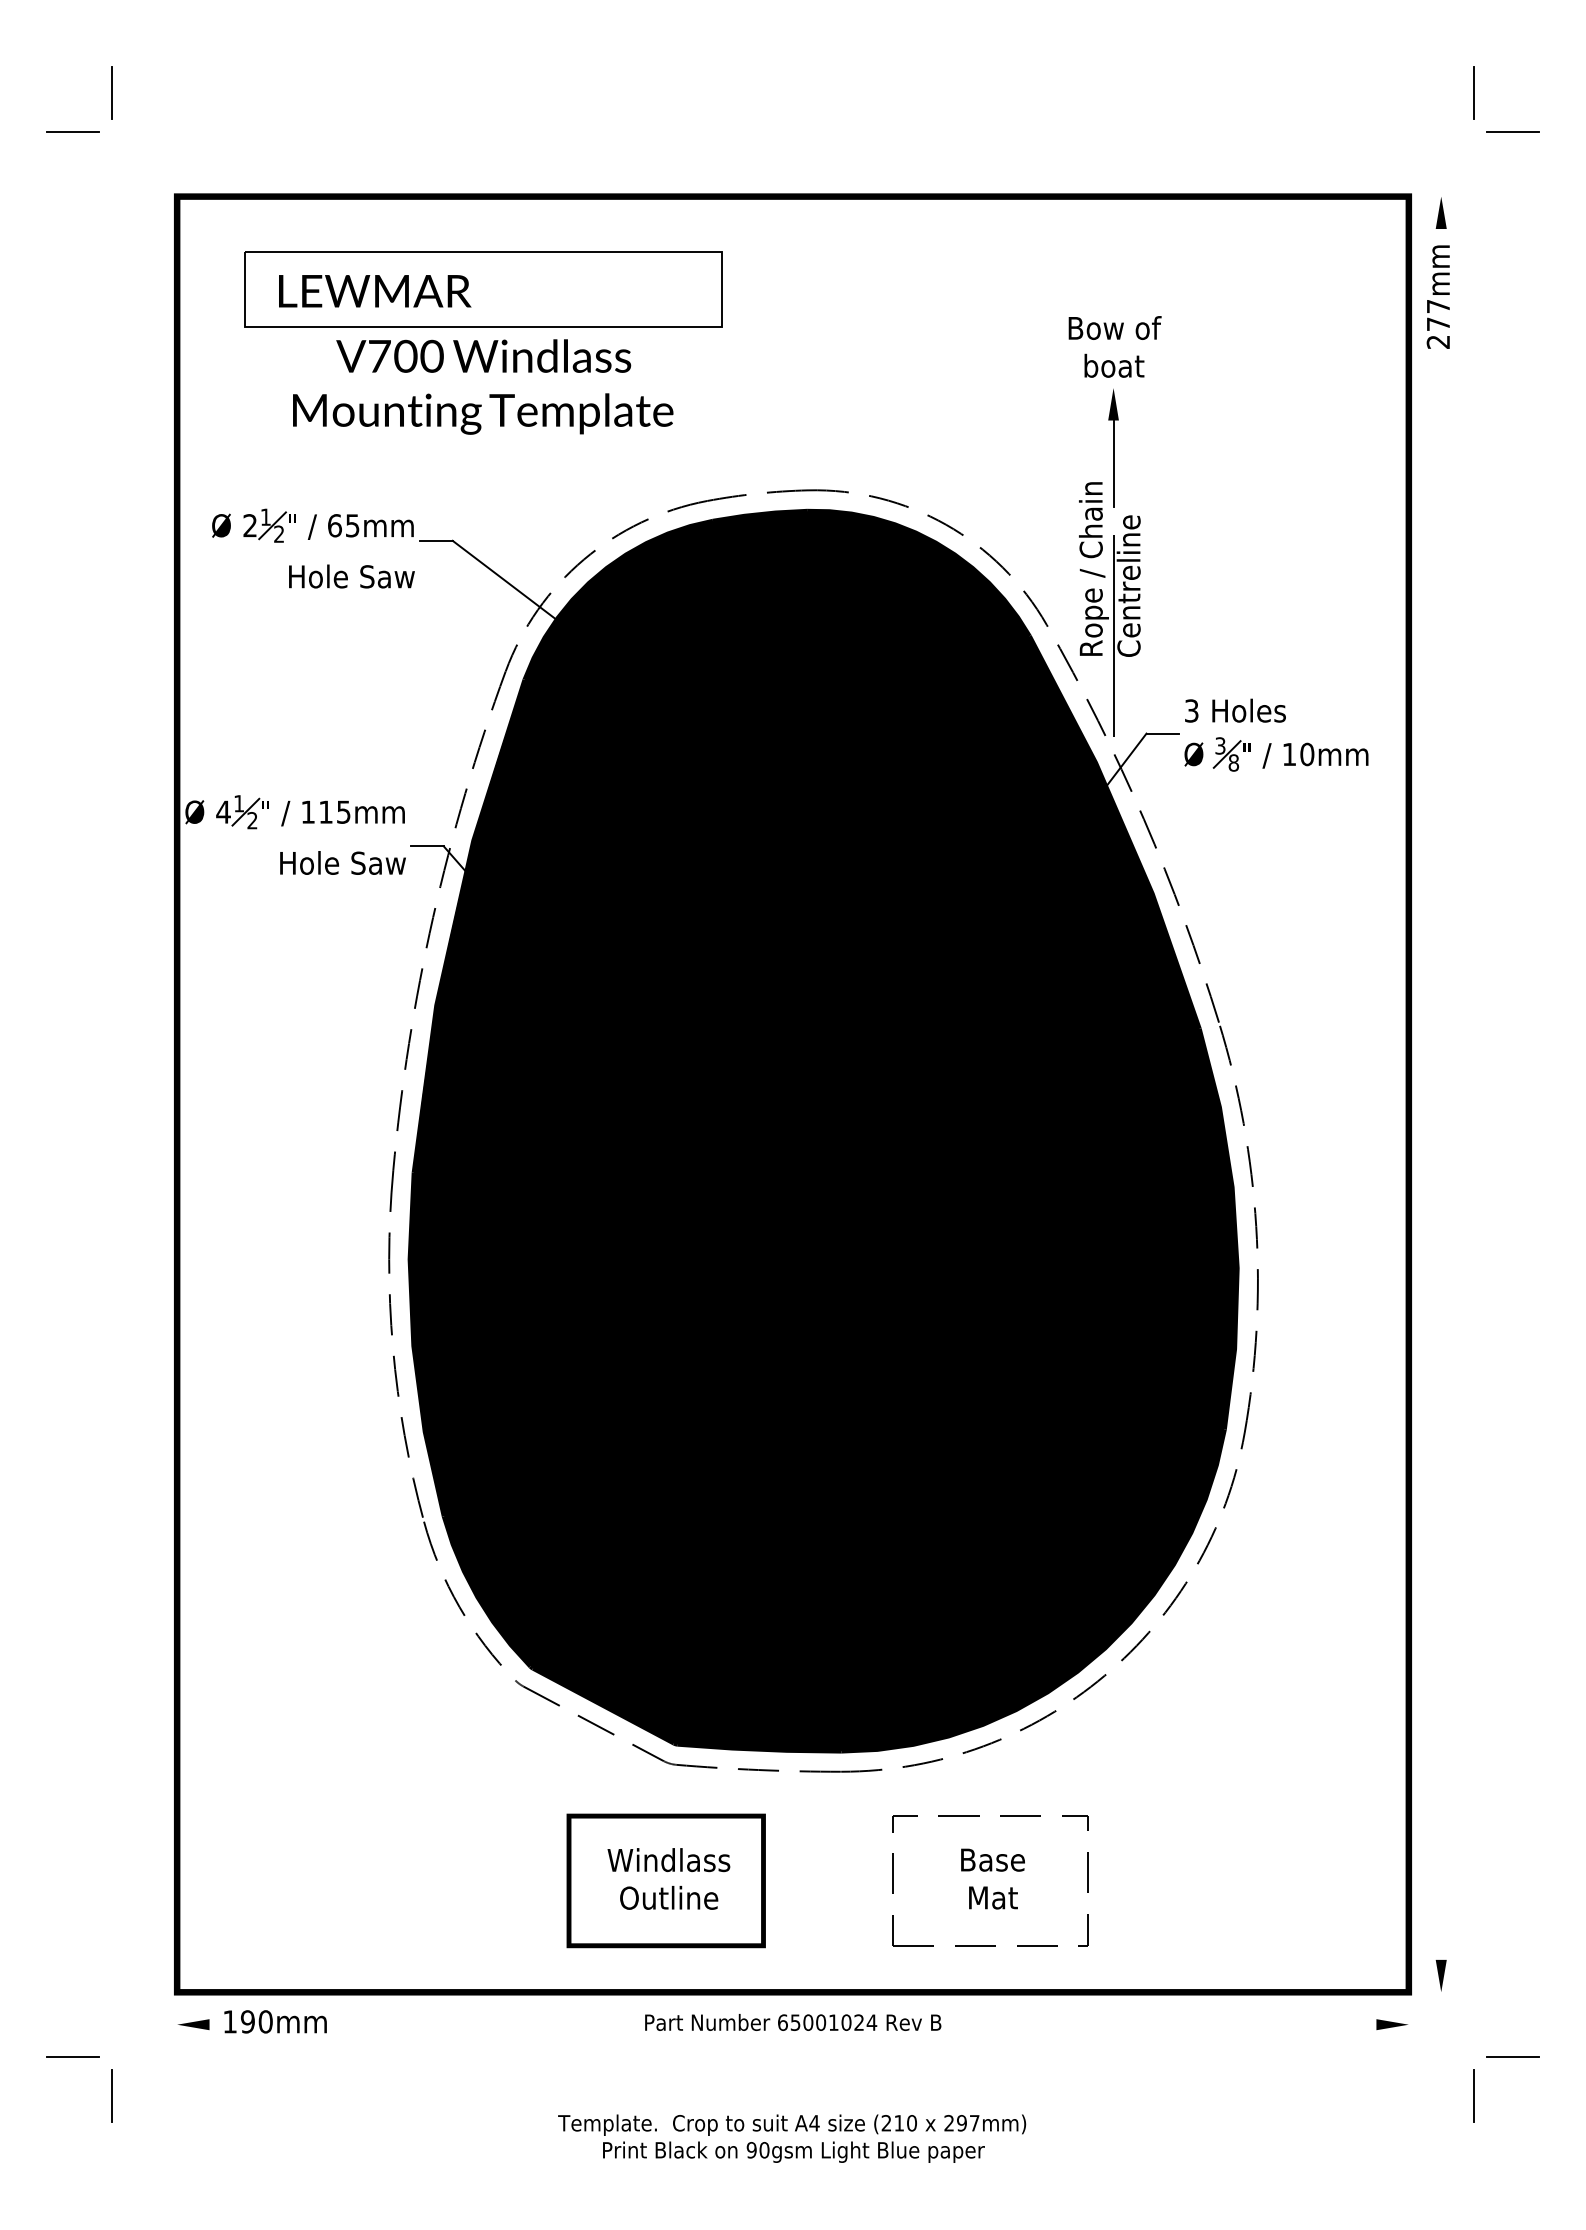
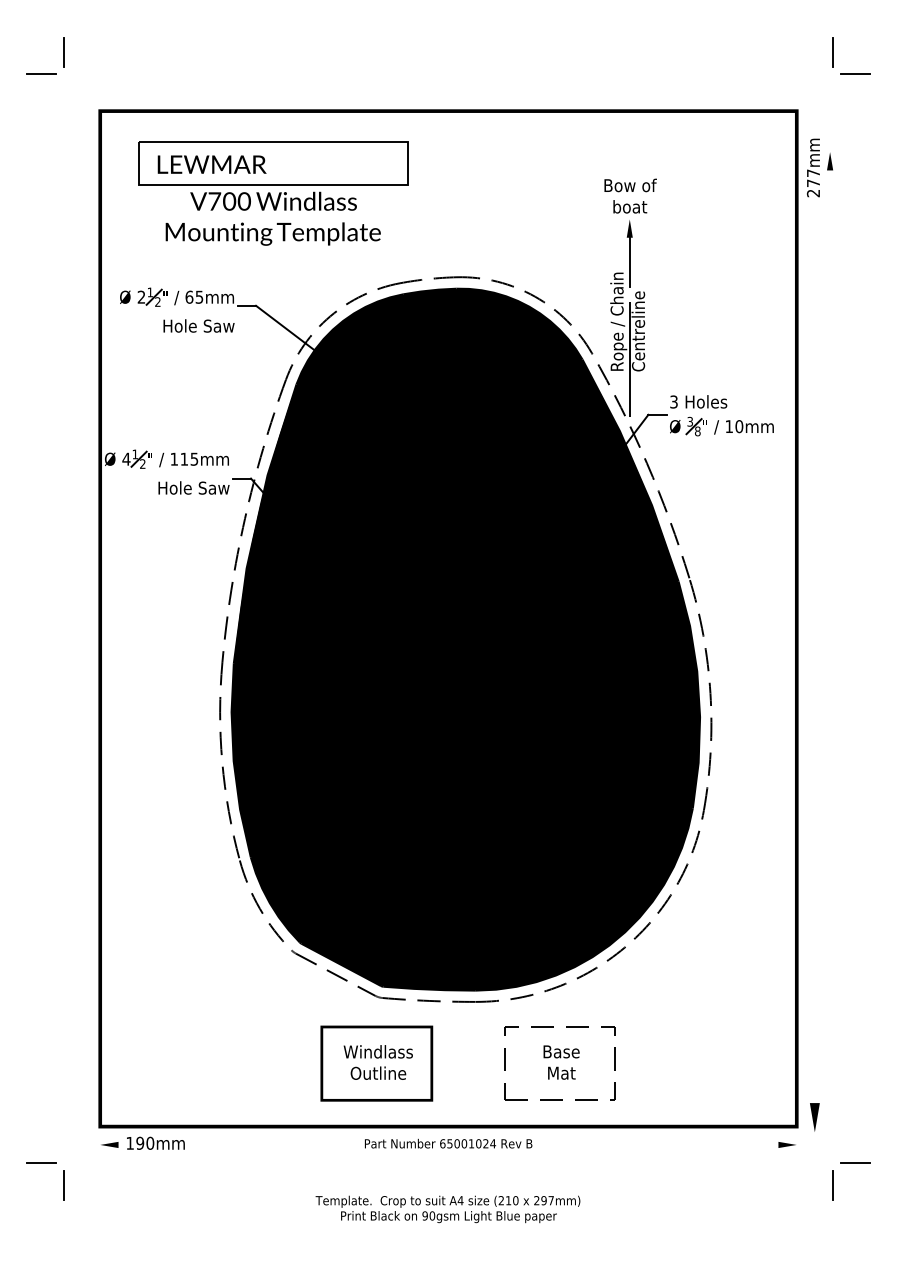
part: (1440, 213) -> (829, 161), moved
part: (1441, 1974) -> (815, 1116), size x1.6

